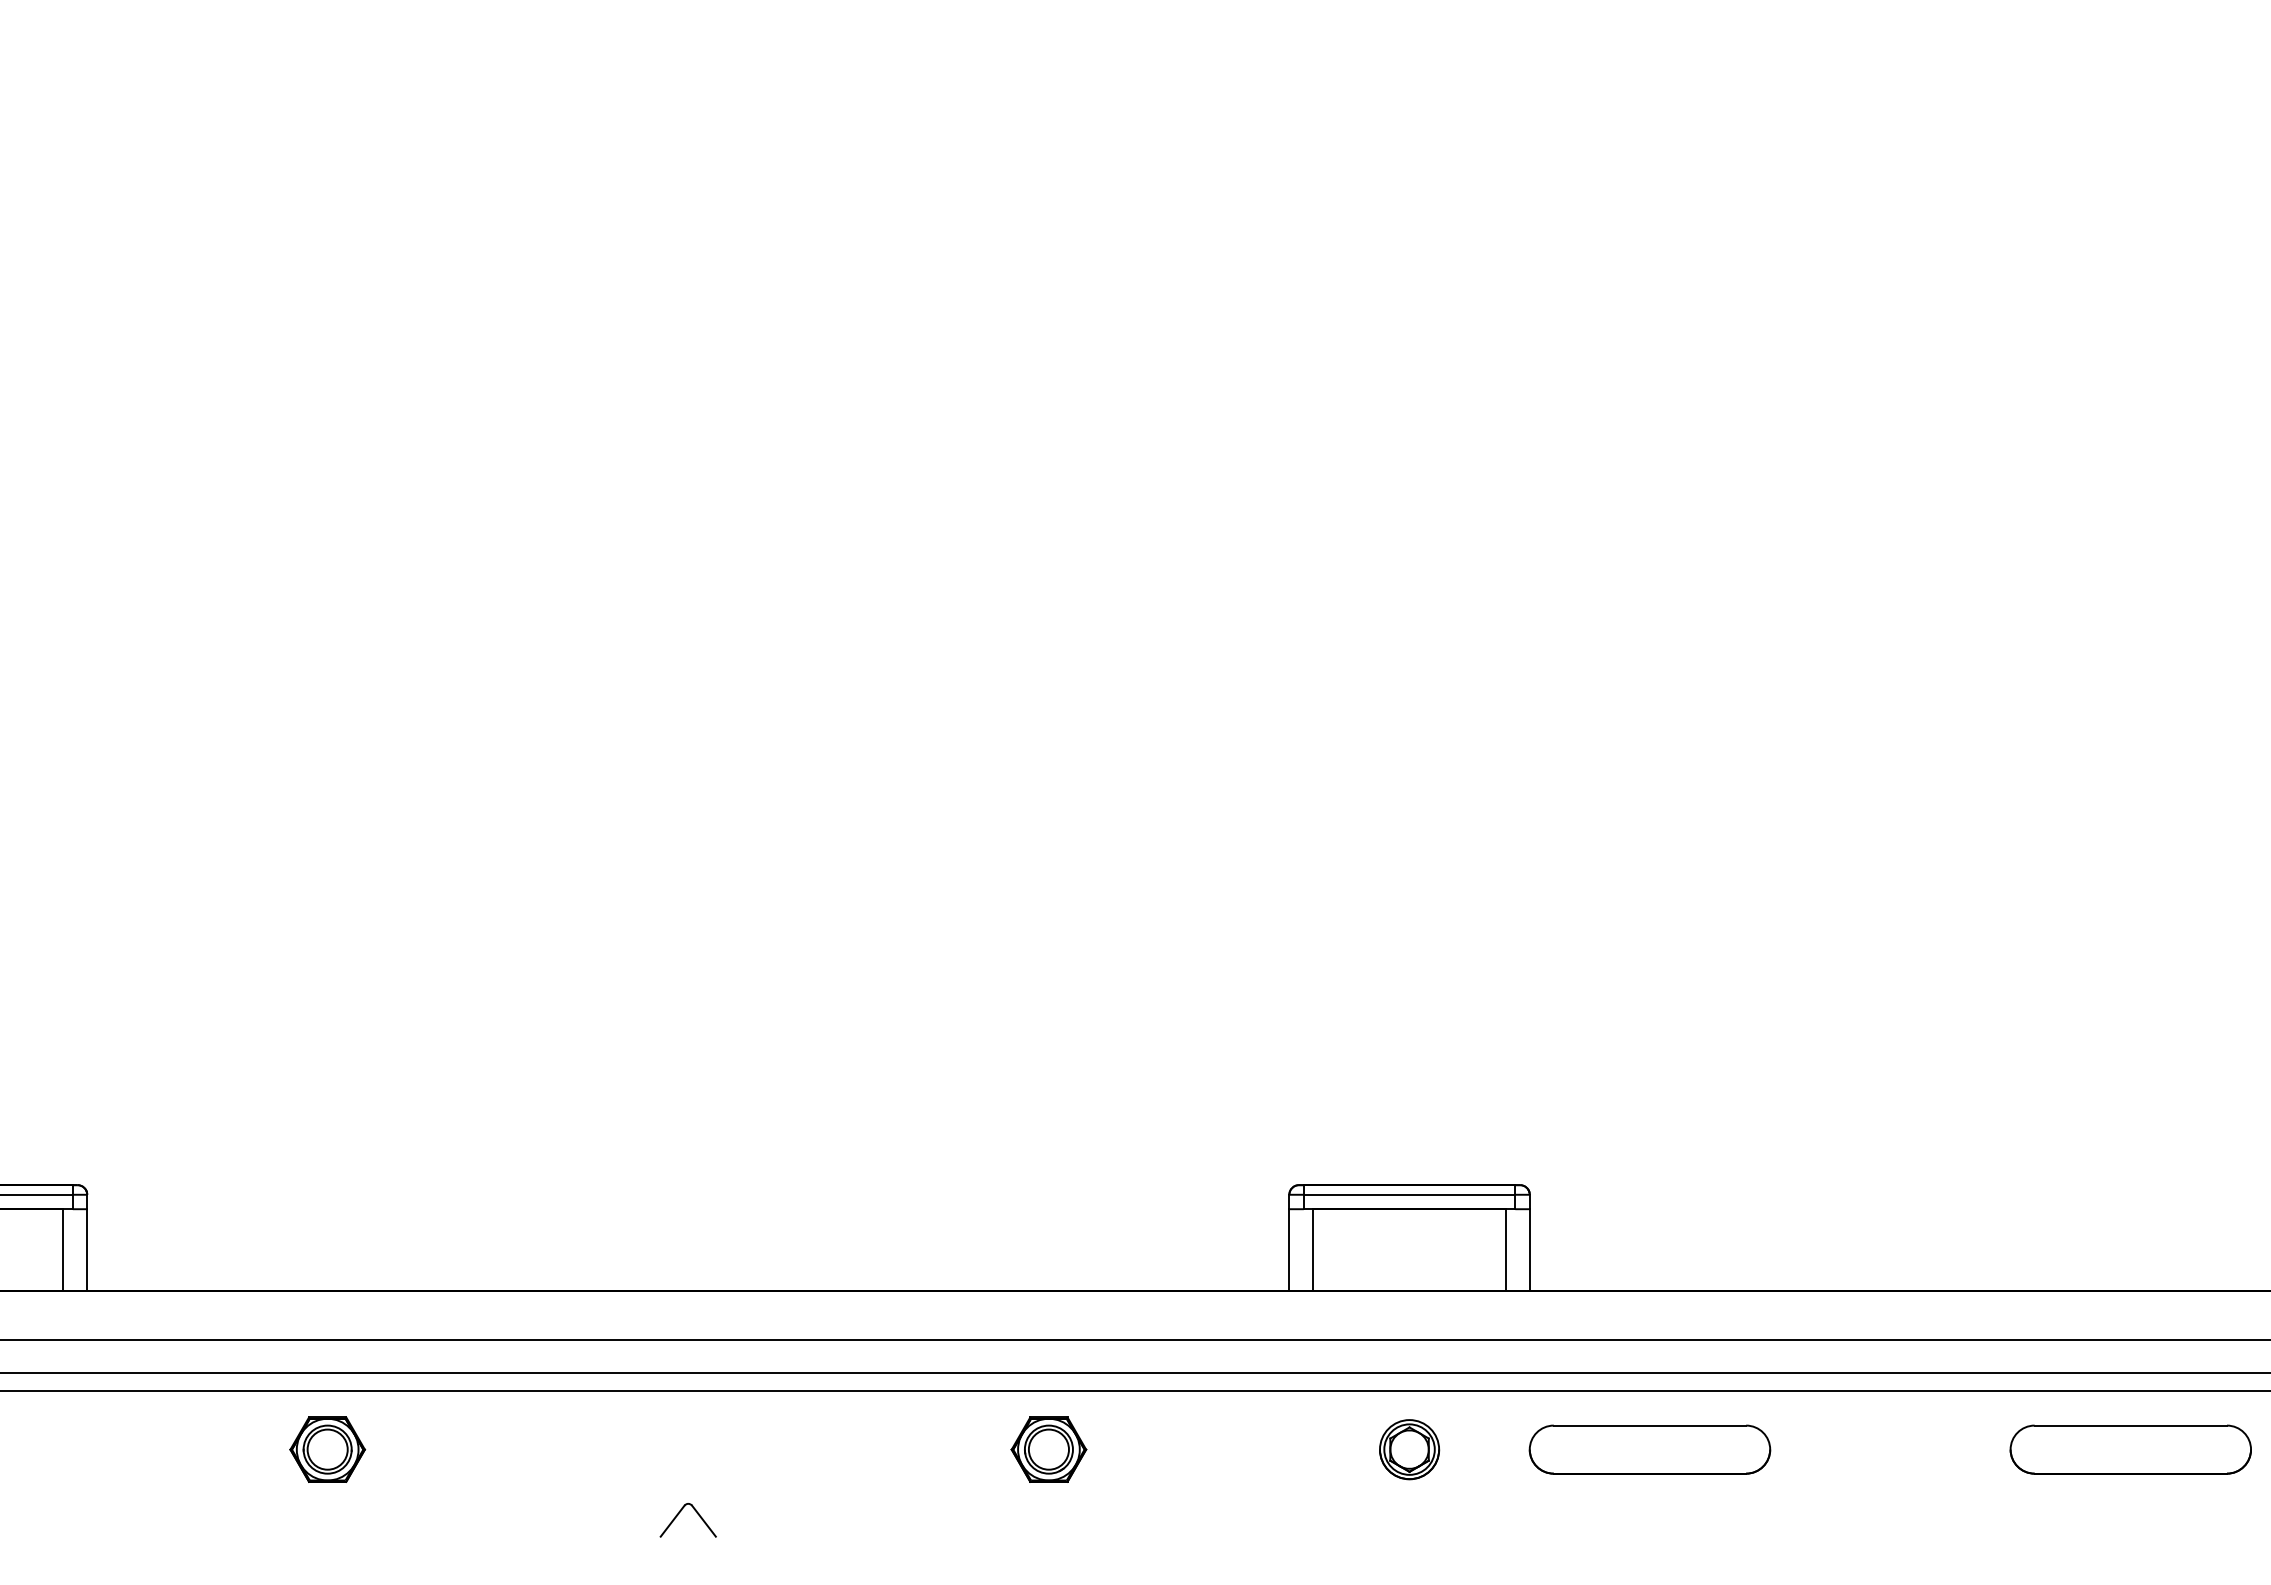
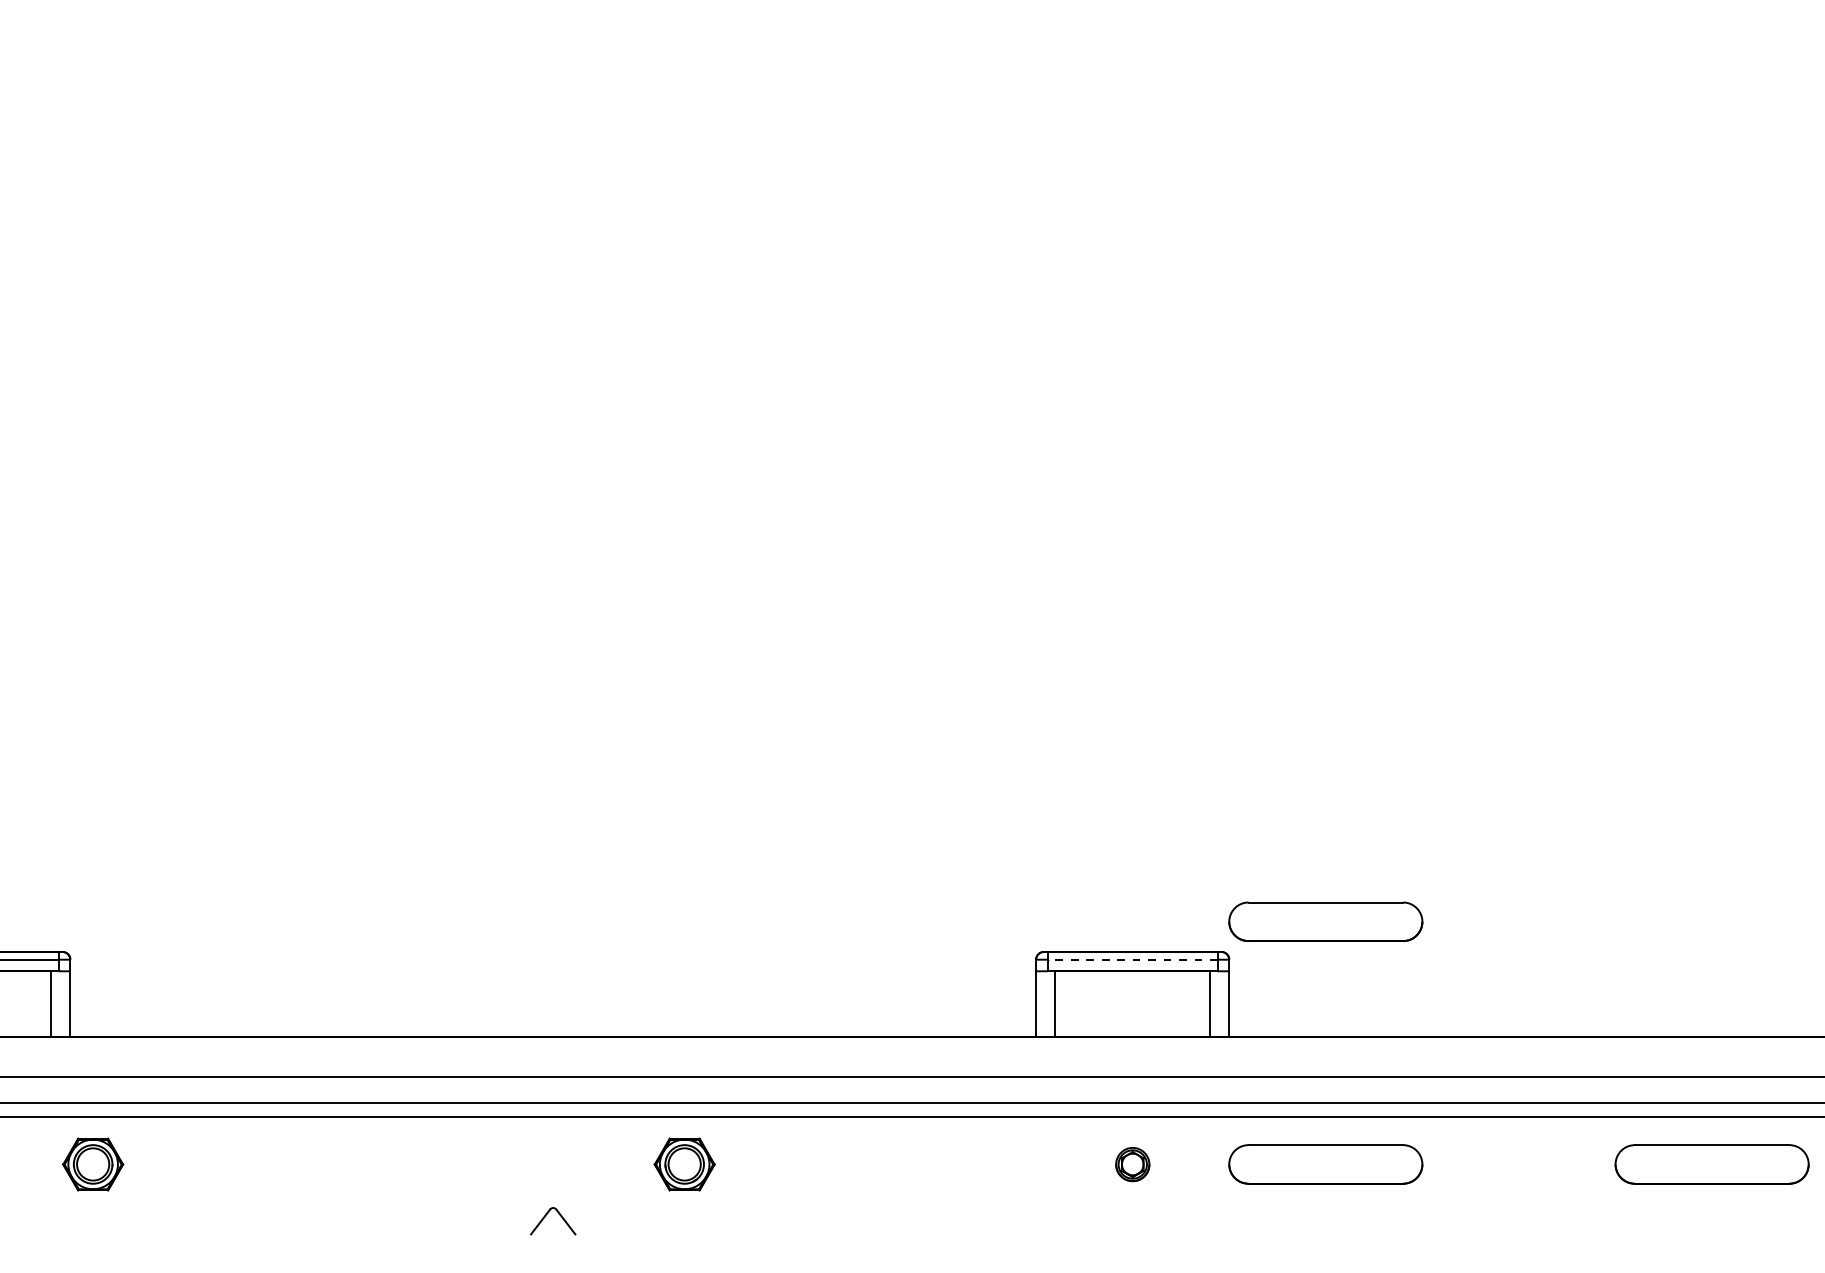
part: (1649, 1147) -> (1325, 921), added
line: (1409, 1194) -> (1132, 959), solid -> dashed
part: (327, 1449) -> (93, 1164), moved
part: (1048, 1449) -> (684, 1164), moved
part: (1409, 1449) -> (1132, 1164), size x0.7

